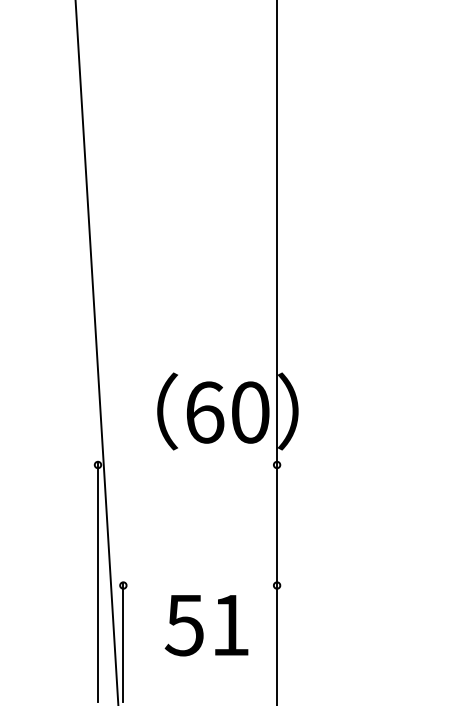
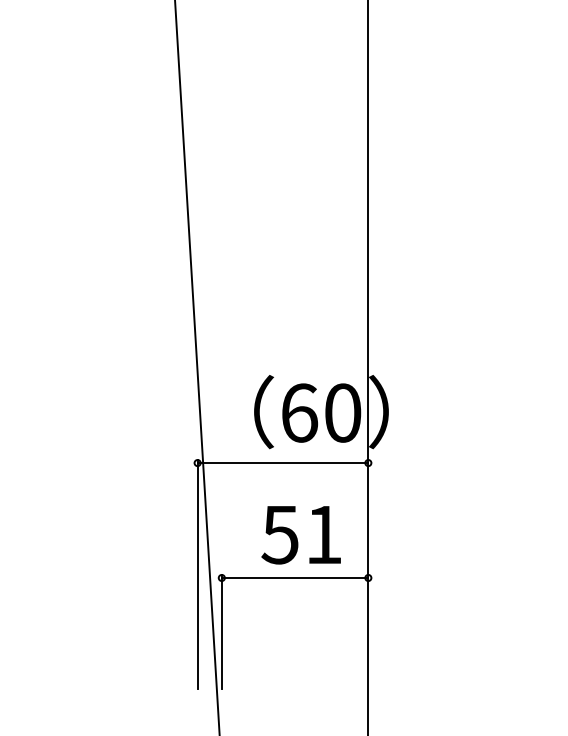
line: (187, 465) -> (282, 463), added
line: (199, 585) -> (294, 577), added
text: (205, 625) -> (300, 535), moved

